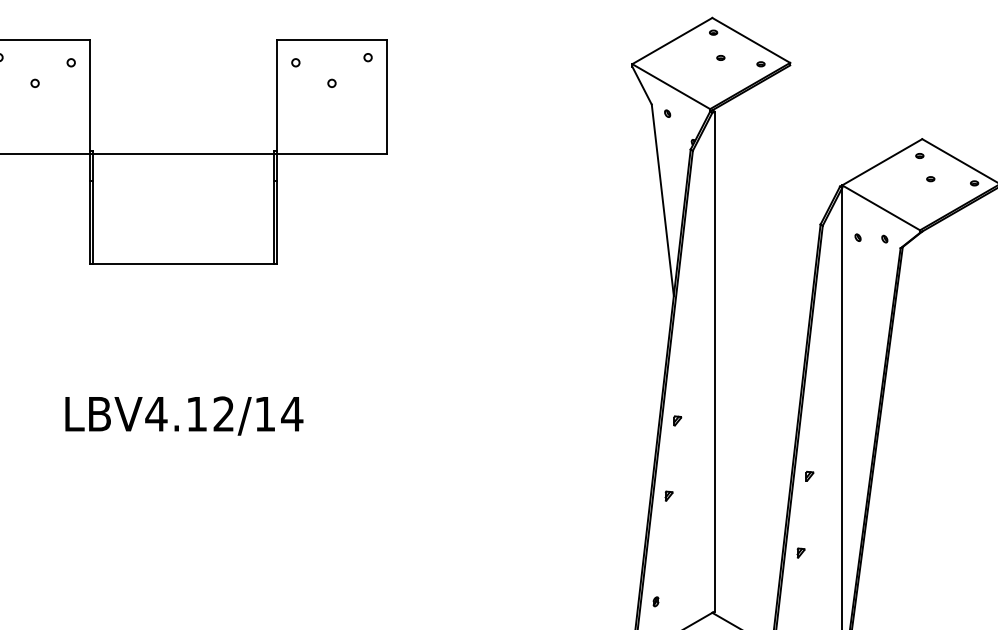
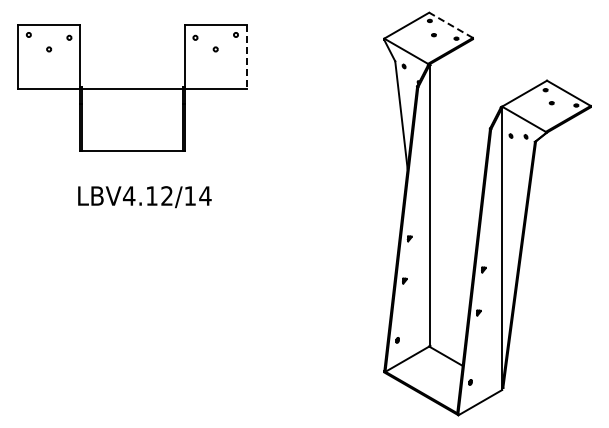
line: (750, 40) -> (450, 25), solid -> dashed
line: (386, 97) -> (246, 57), solid -> dashed
text: (183, 416) -> (144, 197), moved

